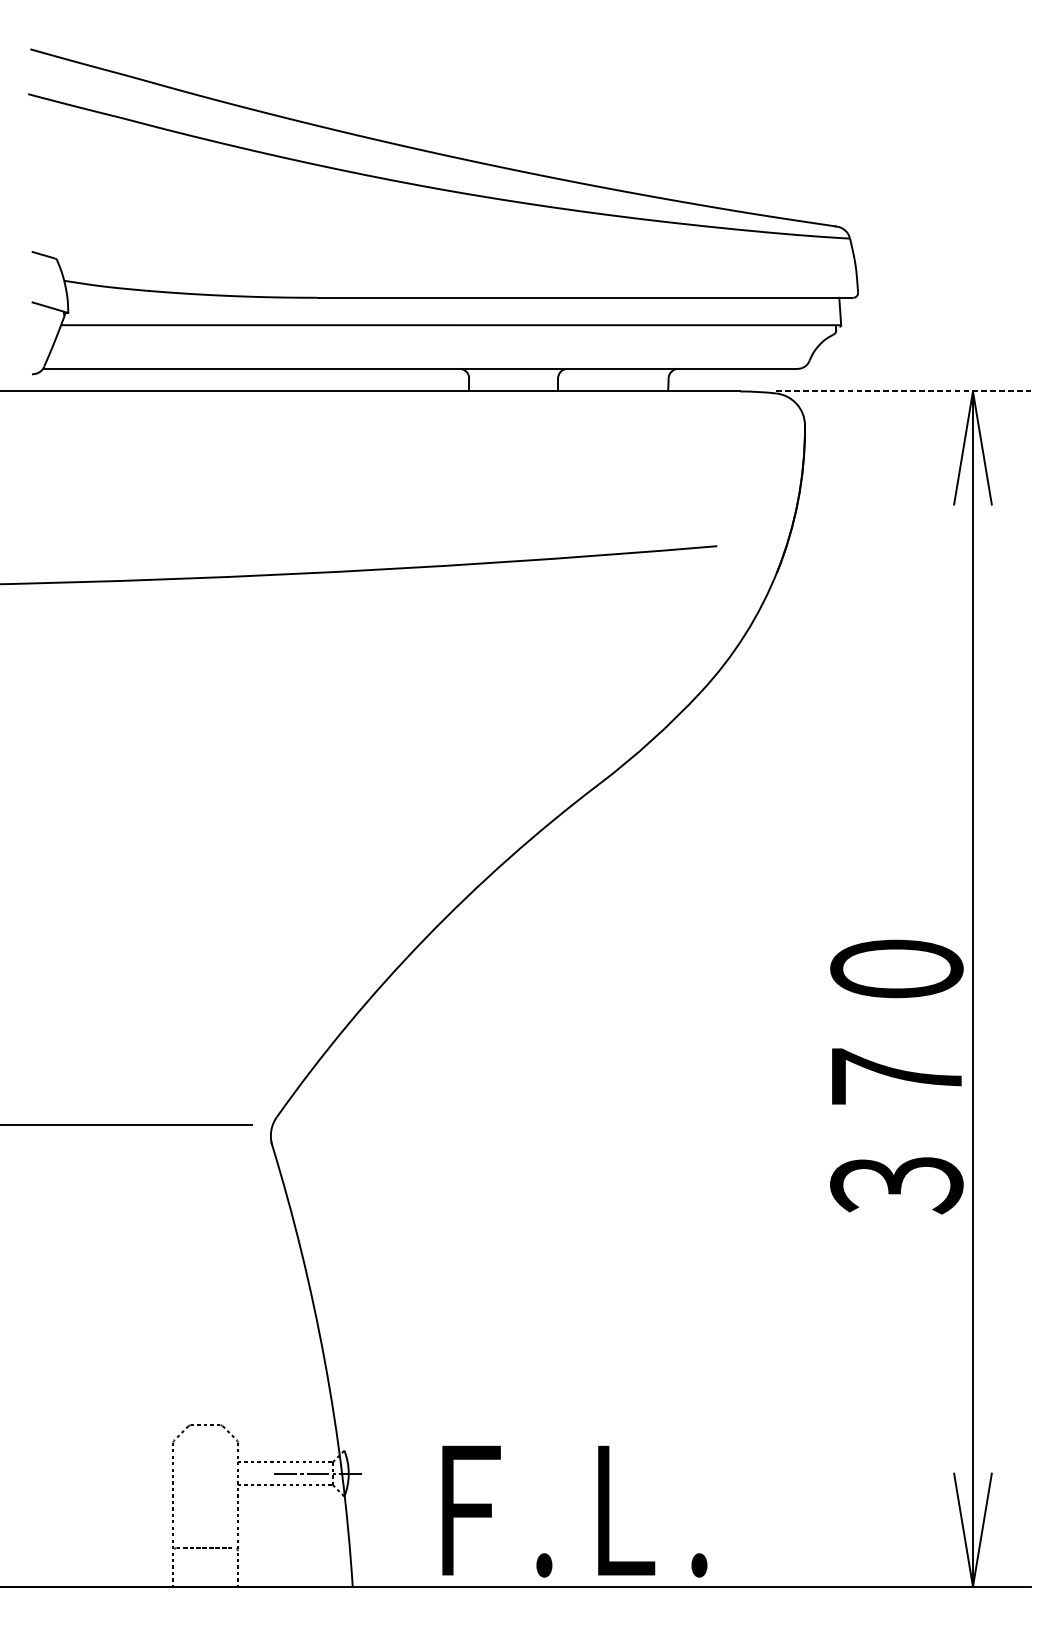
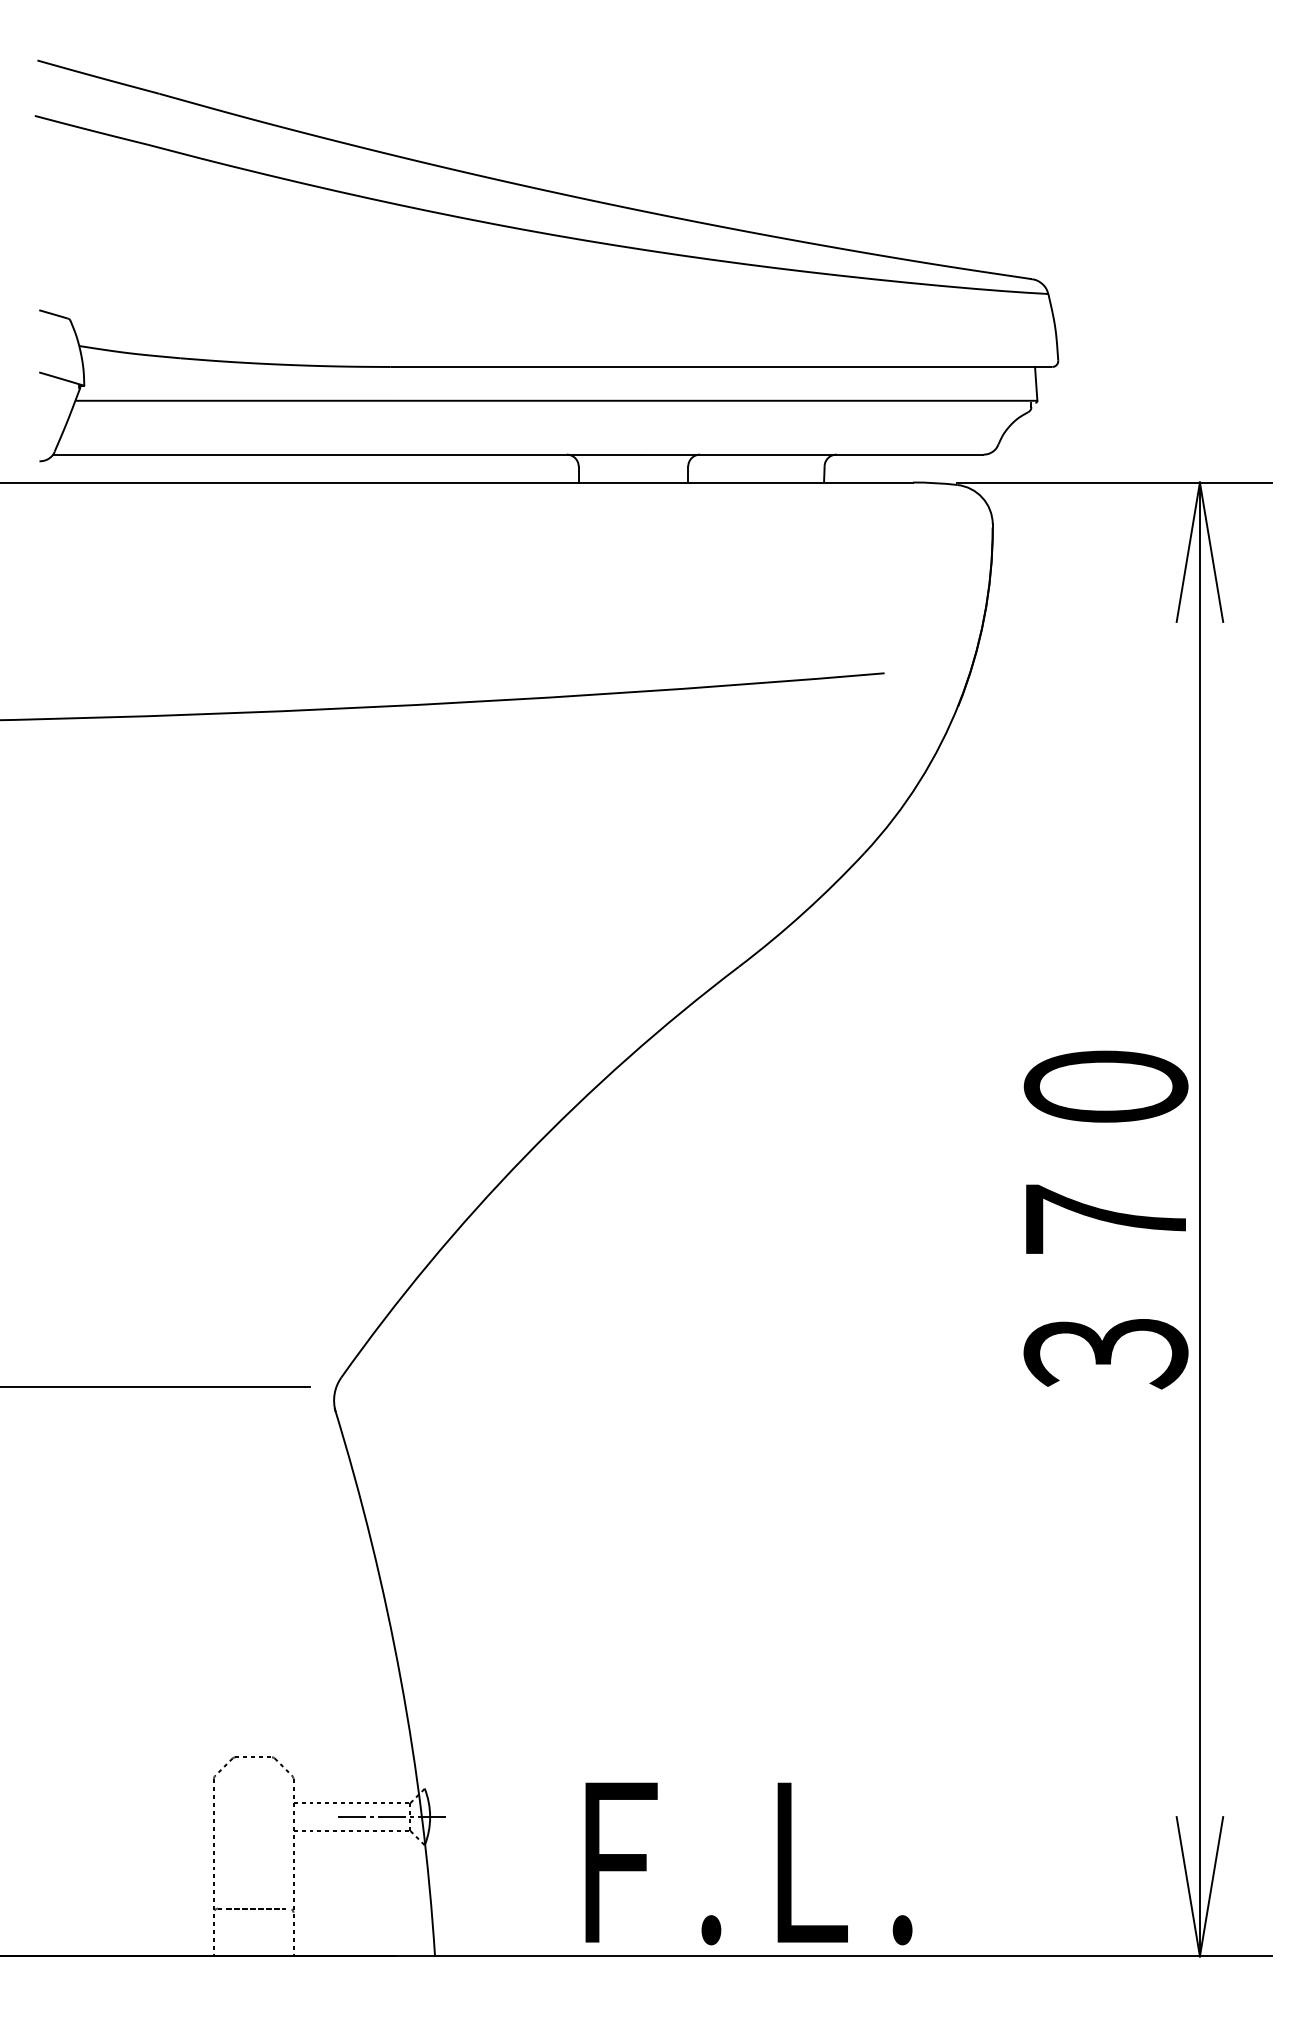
line: (904, 391) -> (1115, 482), dashed -> solid
text: (896, 1076) -> (1105, 1219), moved
text: (574, 1511) -> (748, 1863), moved

